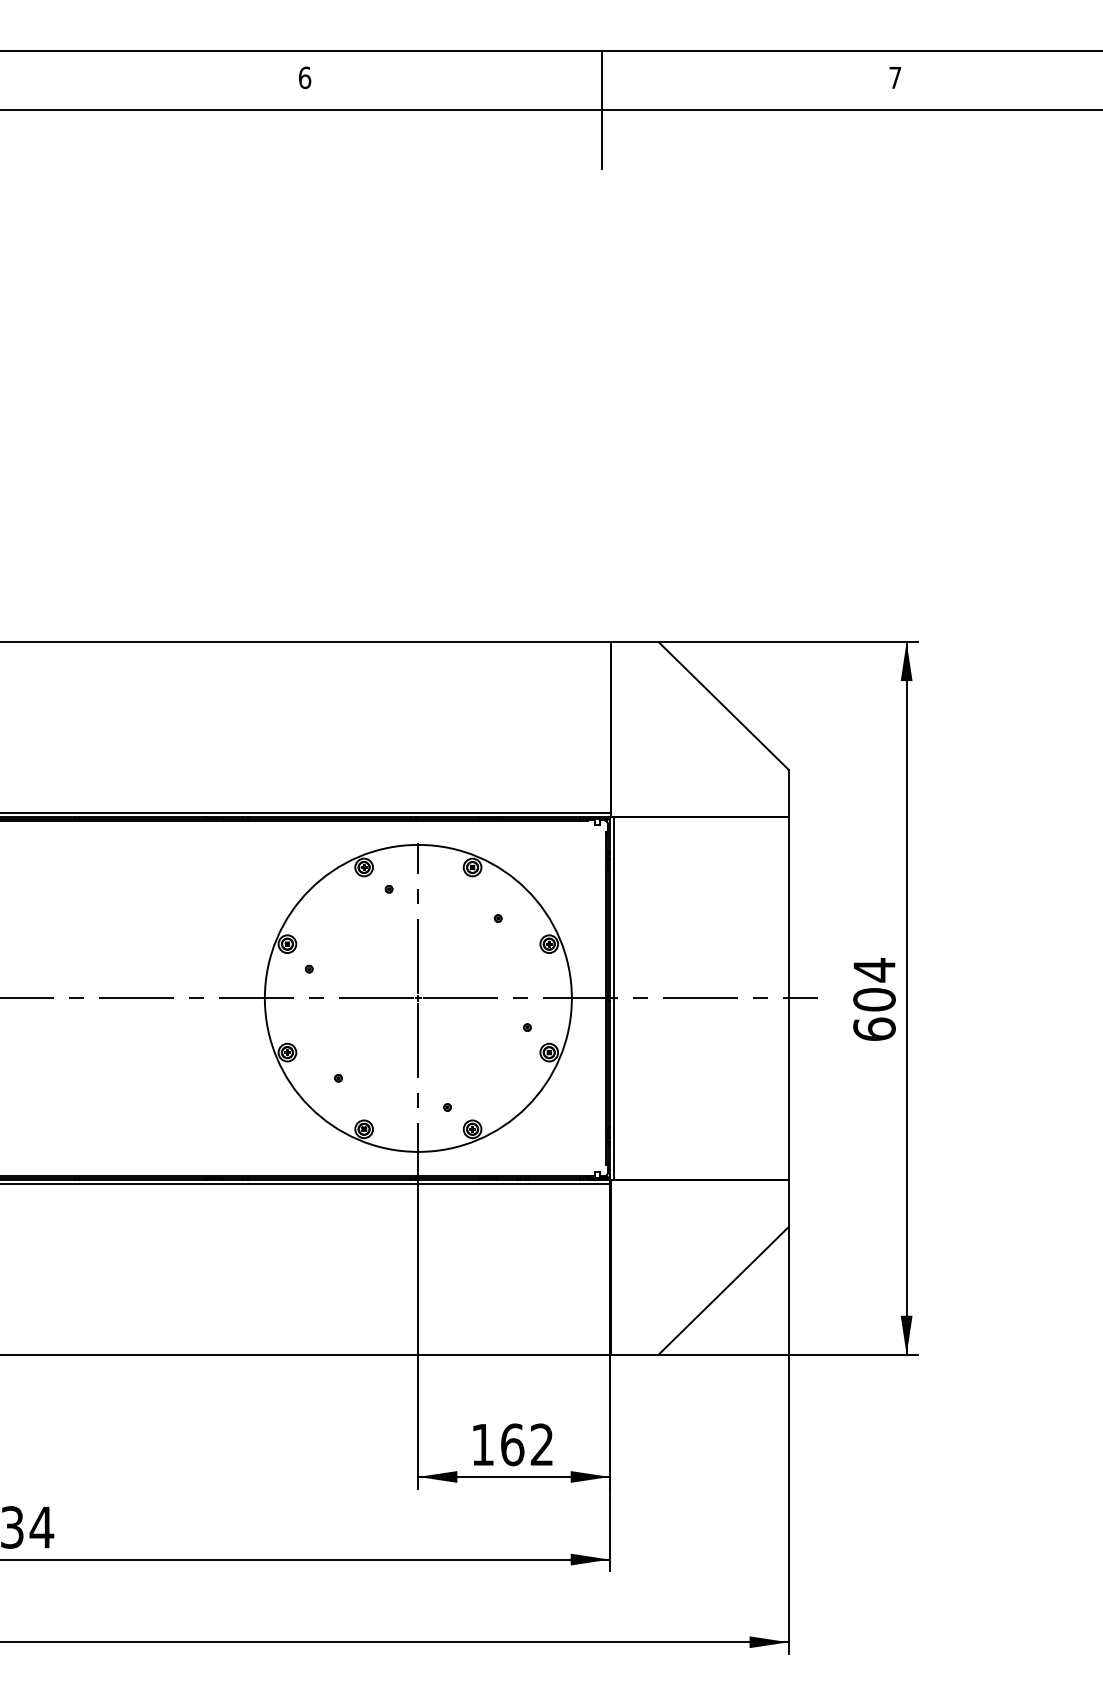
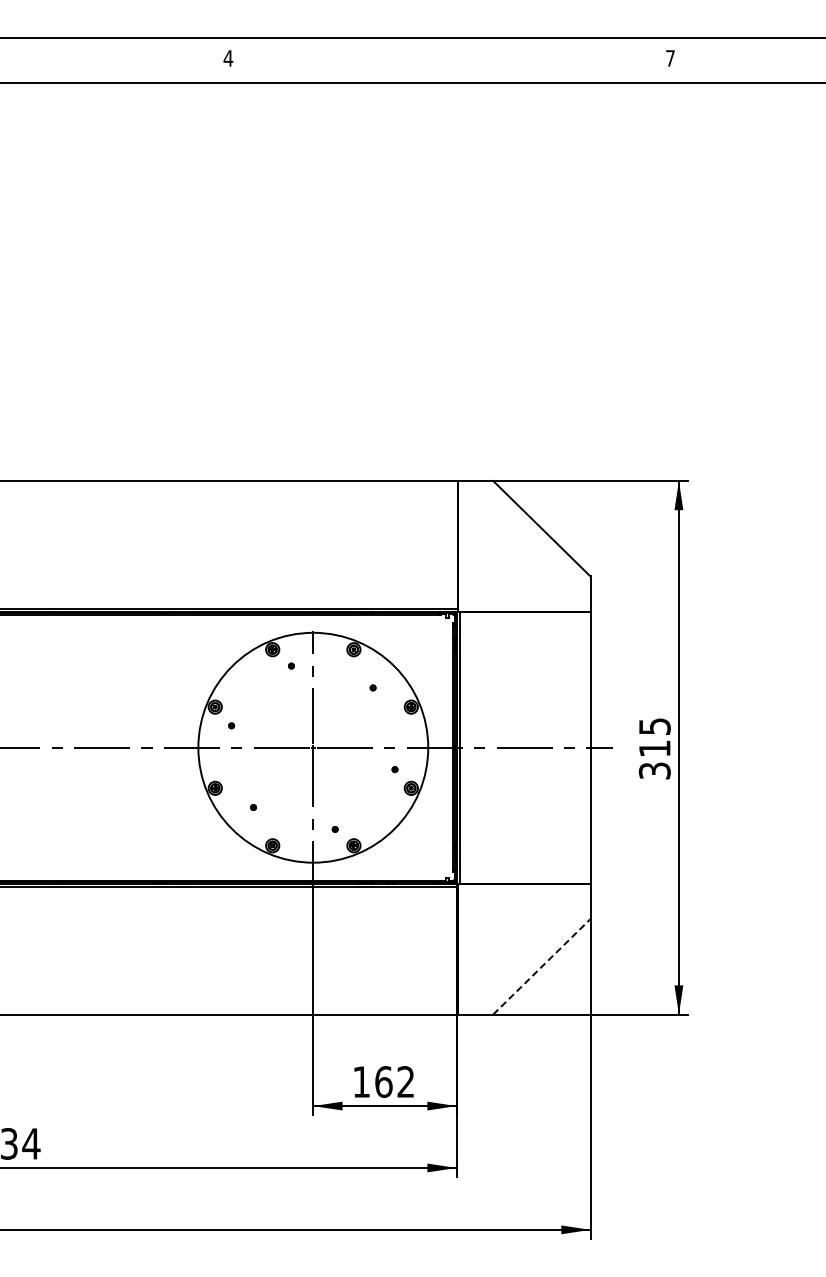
text: (305, 77) -> (228, 58), 6 -> 4
line: (601, 109) -> (450, 82), removed
text: (874, 999) -> (654, 748), 604 -> 315
line: (724, 1290) -> (542, 966), solid -> dashed

